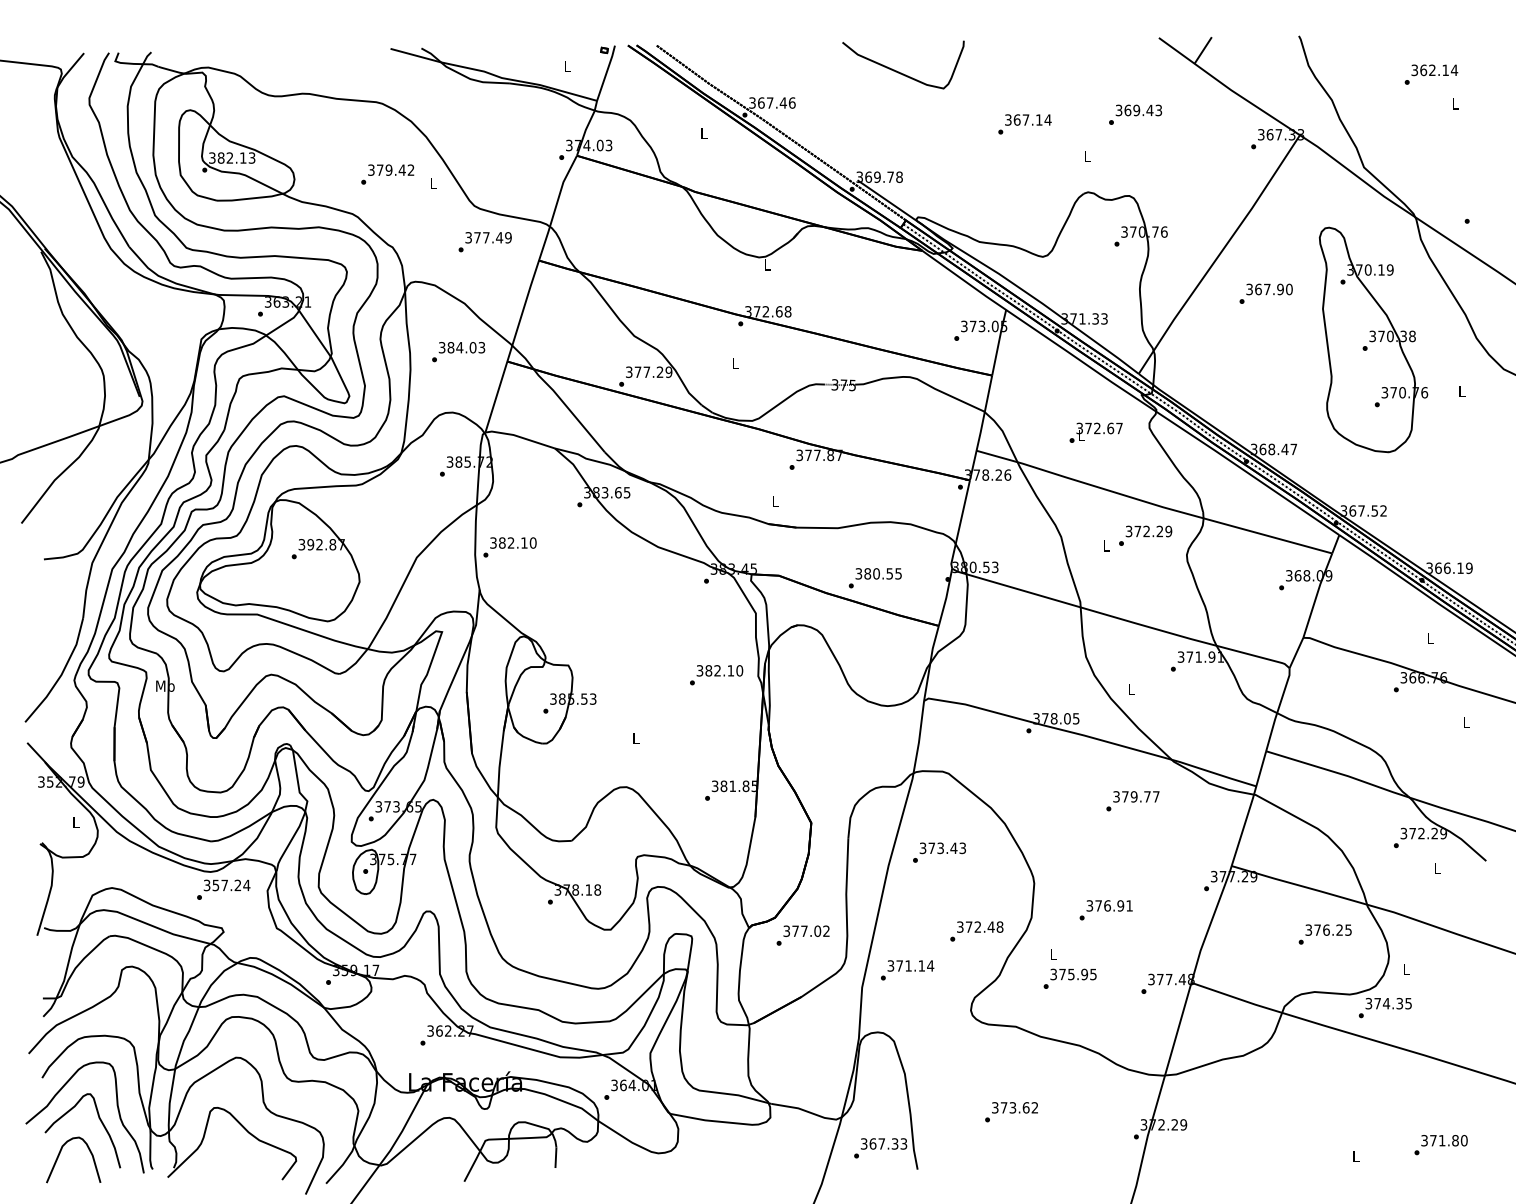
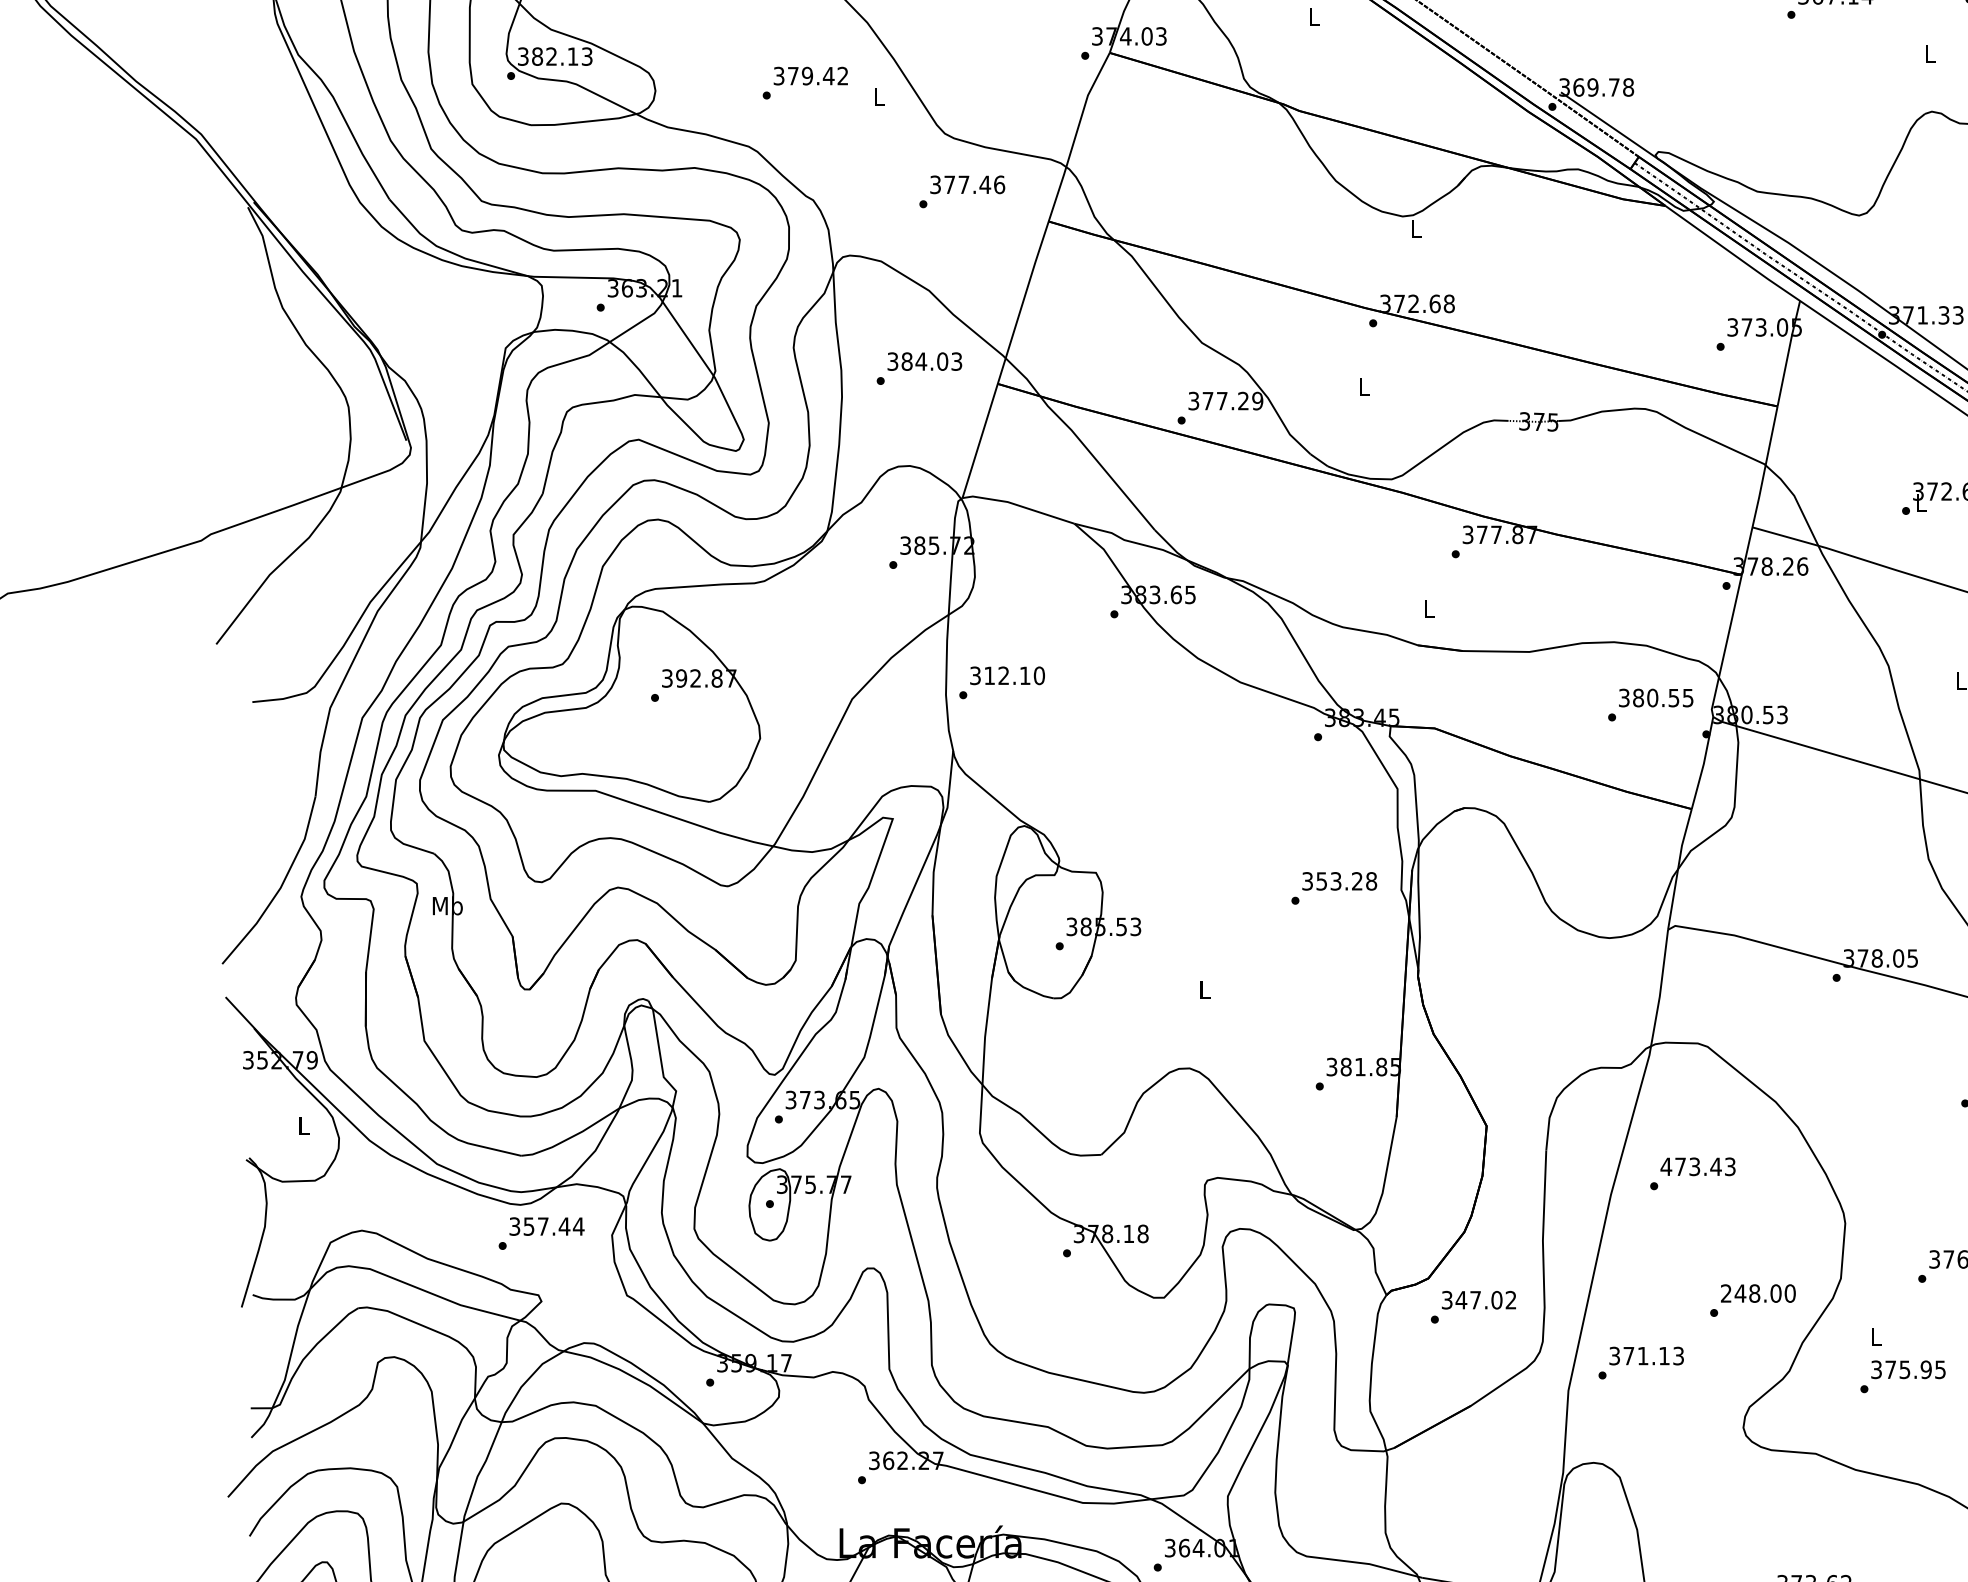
text: (508, 237) -> (999, 184), 377.49 -> 377.46
text: (502, 542) -> (989, 674), 382.10 -> 312.10
text: (875, 578) -> (1651, 705), moved
text: (724, 670) -> (1347, 880), 382.10 -> 353.28
text: (922, 848) -> (1665, 1167), 373.43 -> 473.43
text: (237, 885) -> (563, 1226), 357.24 -> 357.44
text: (980, 926) -> (1758, 1292), 372.48 -> 248.00
text: (795, 930) -> (1461, 1298), 377.02 -> 347.02
text: (930, 965) -> (1678, 1355), 371.14 -> 371.13

